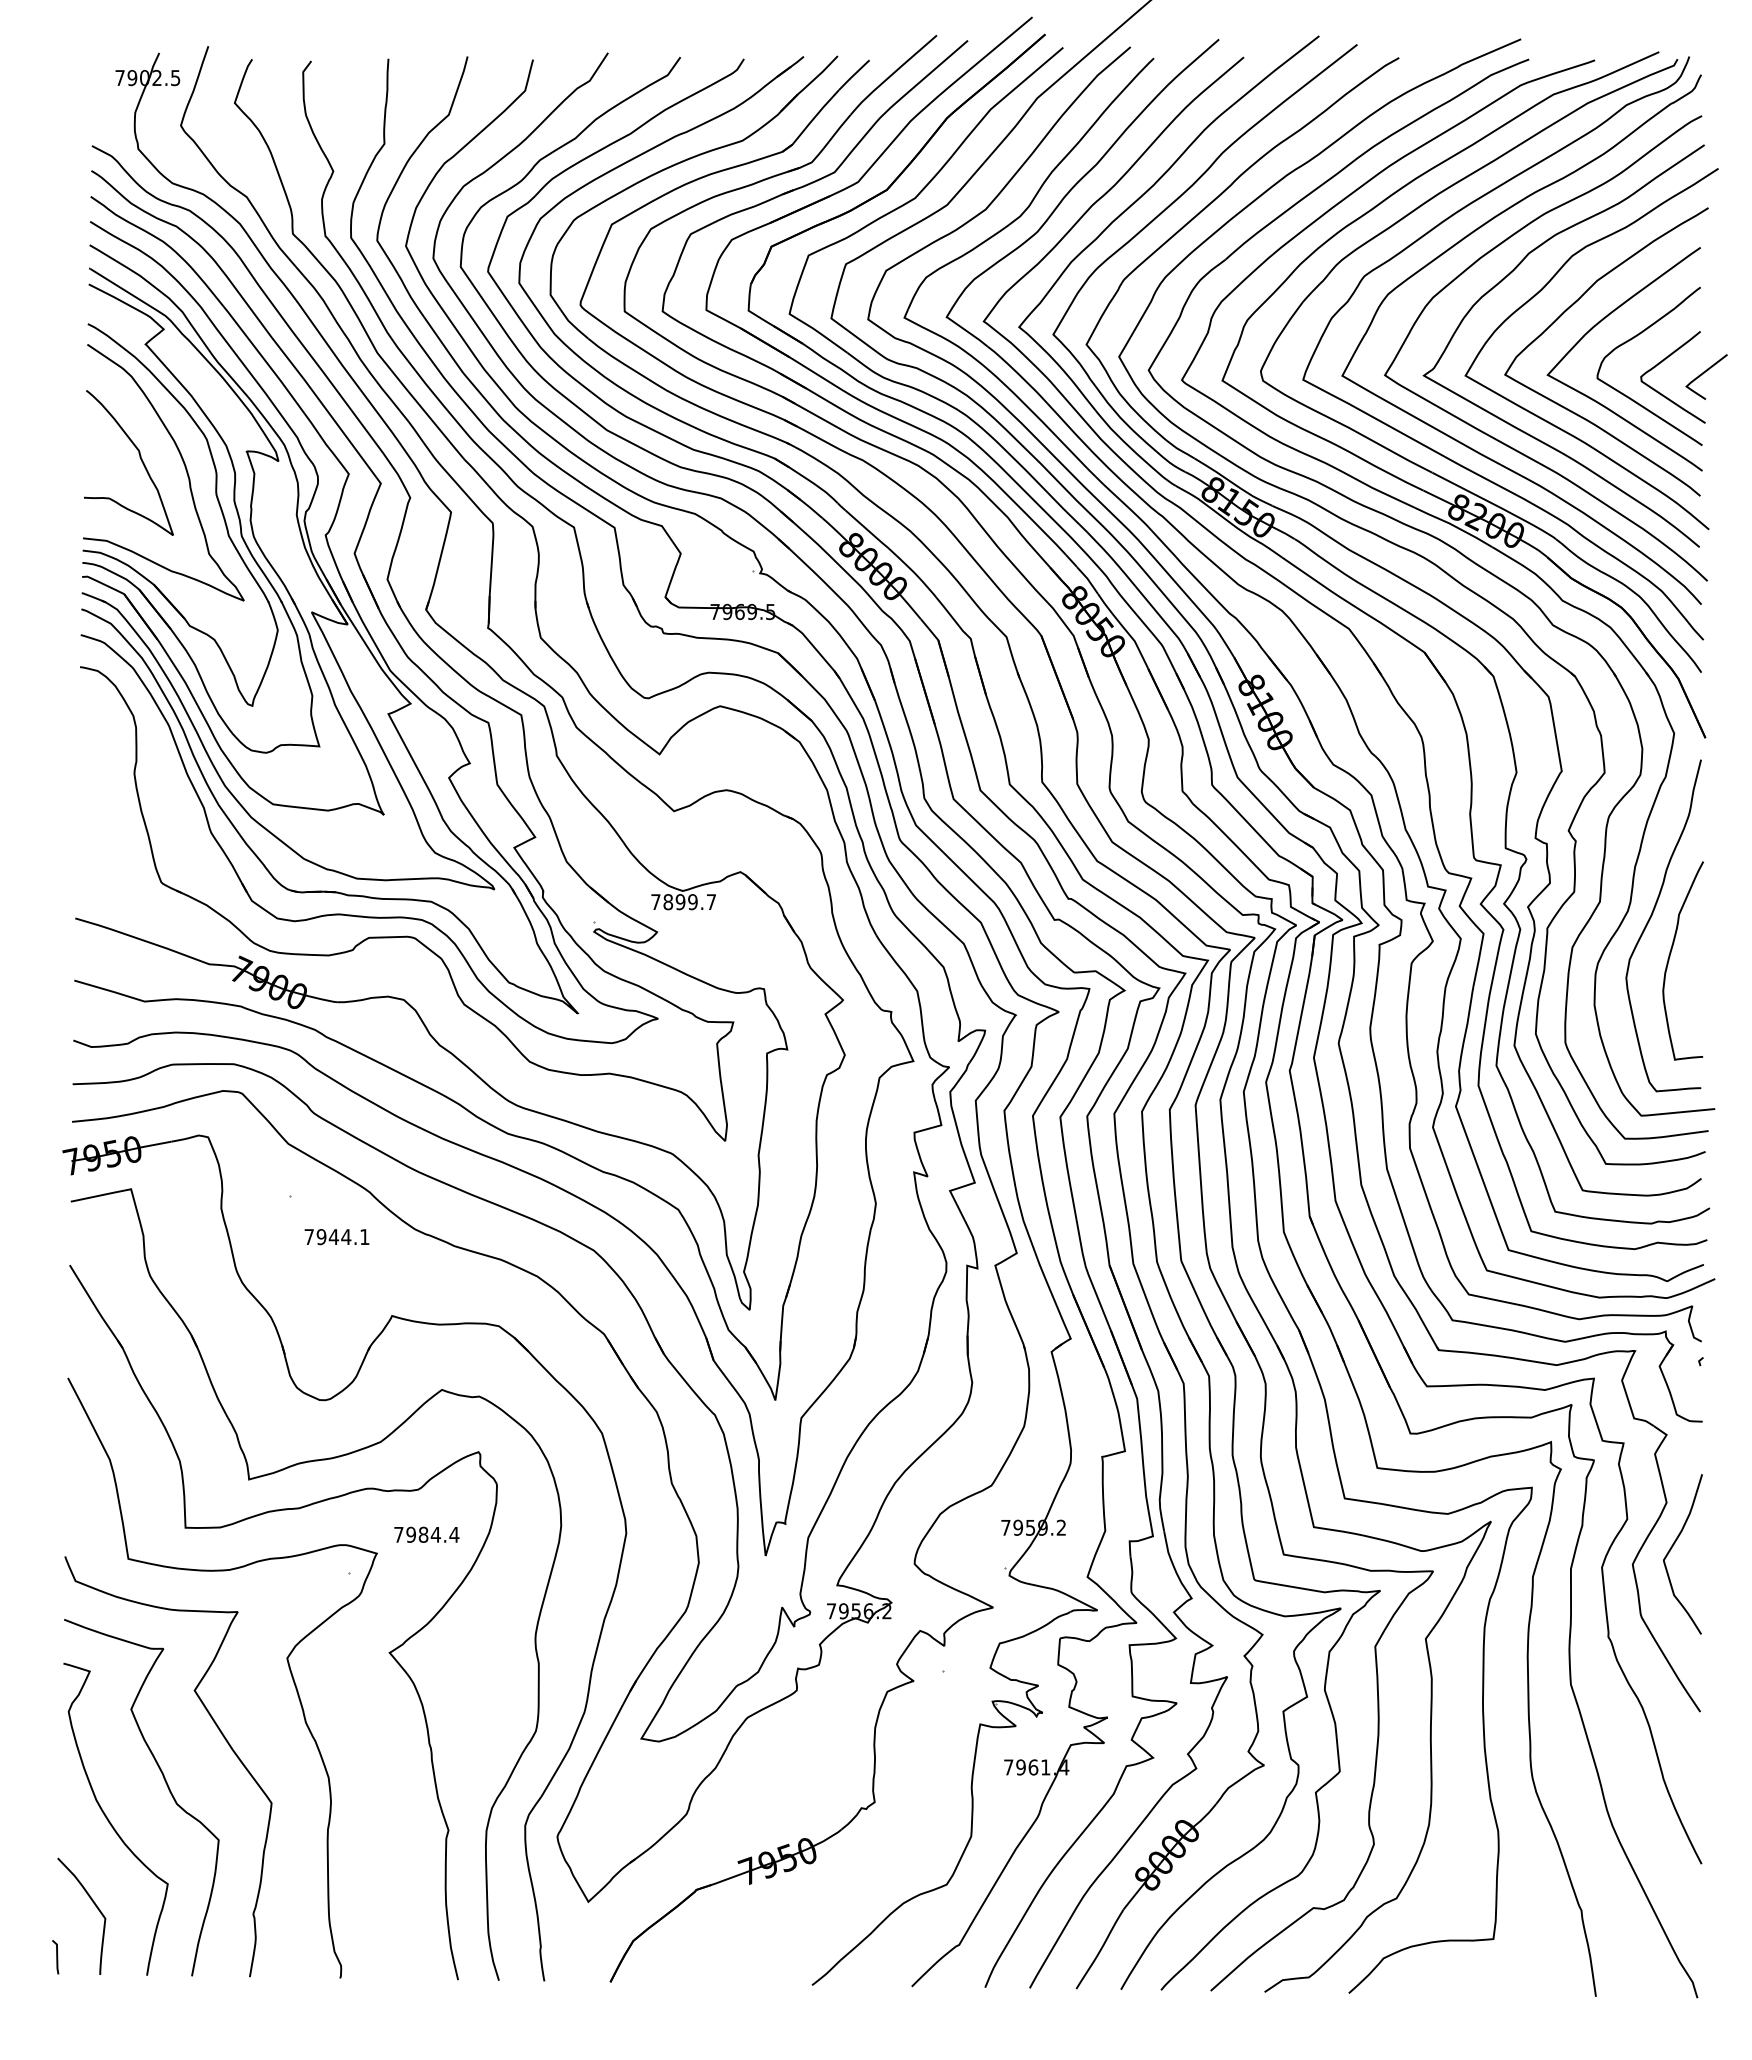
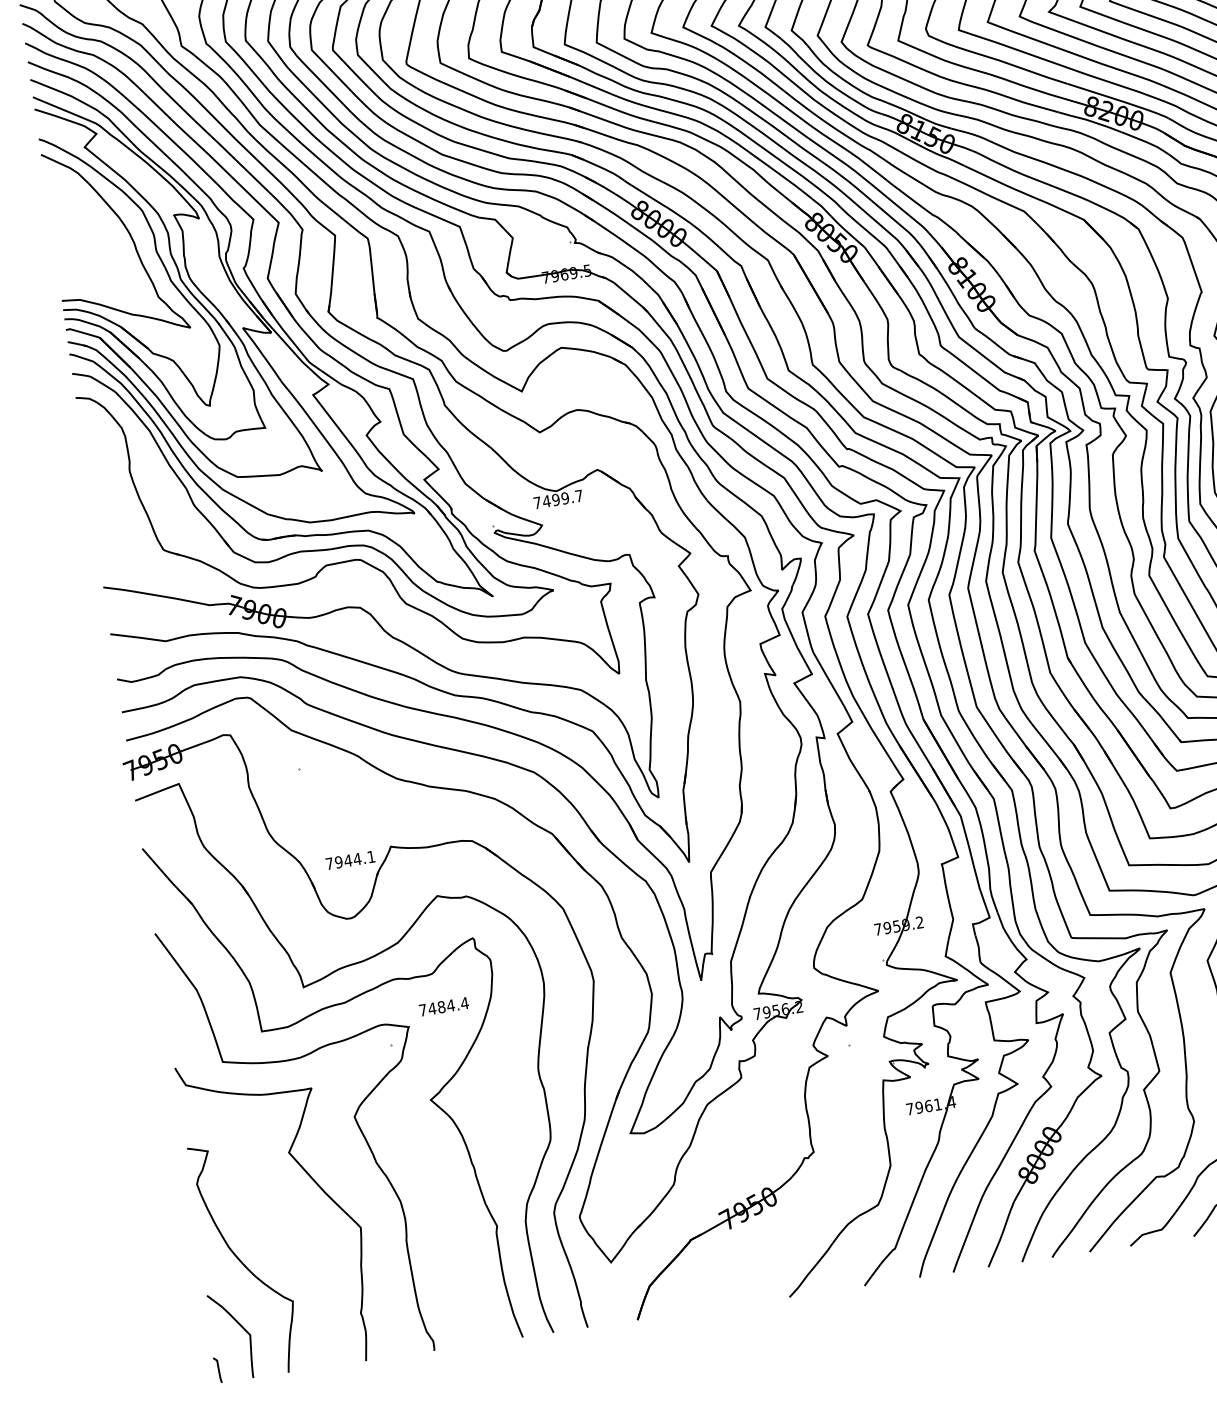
curve: (139, 457) -> (94, 233), removed
text: (668, 902) -> (546, 501), 7899.7 -> 7499.7
text: (336, 1237) -> (350, 860), moved
text: (411, 1534) -> (432, 1008), 7984.4 -> 7484.4
curve: (166, 1785) -> (279, 1227), removed

